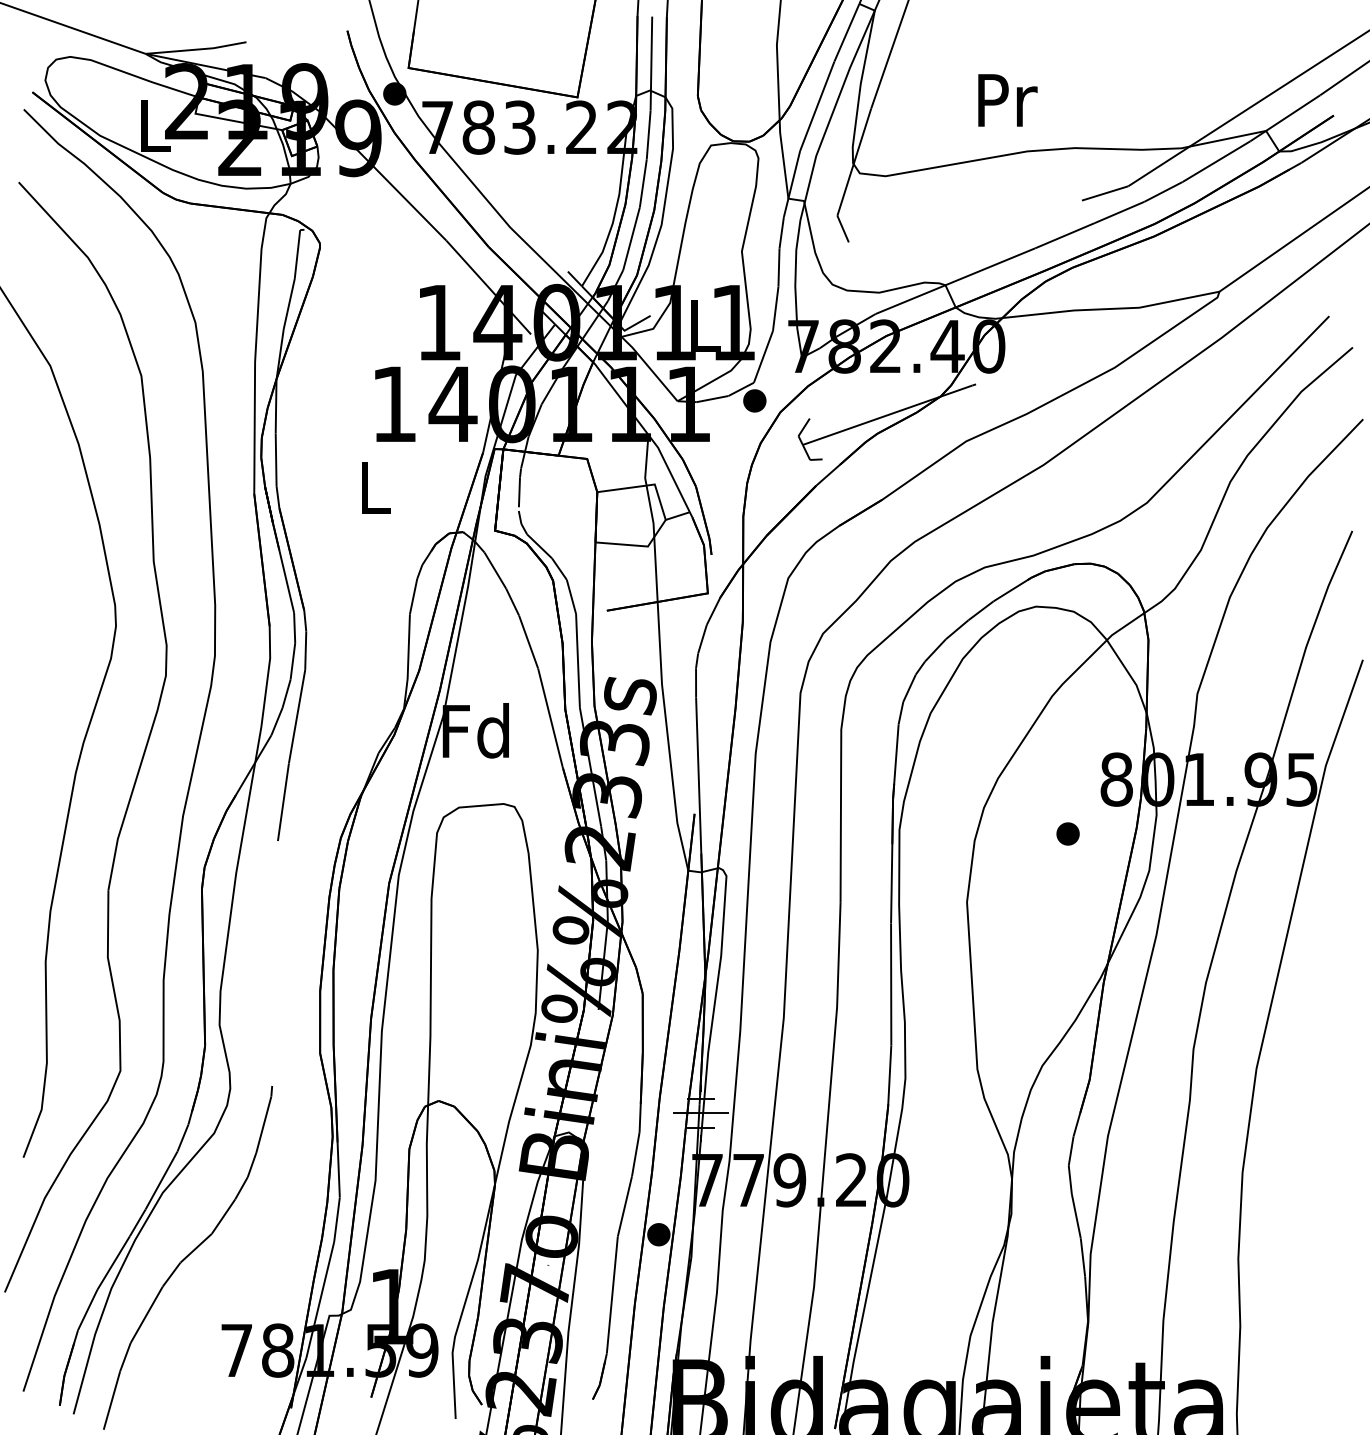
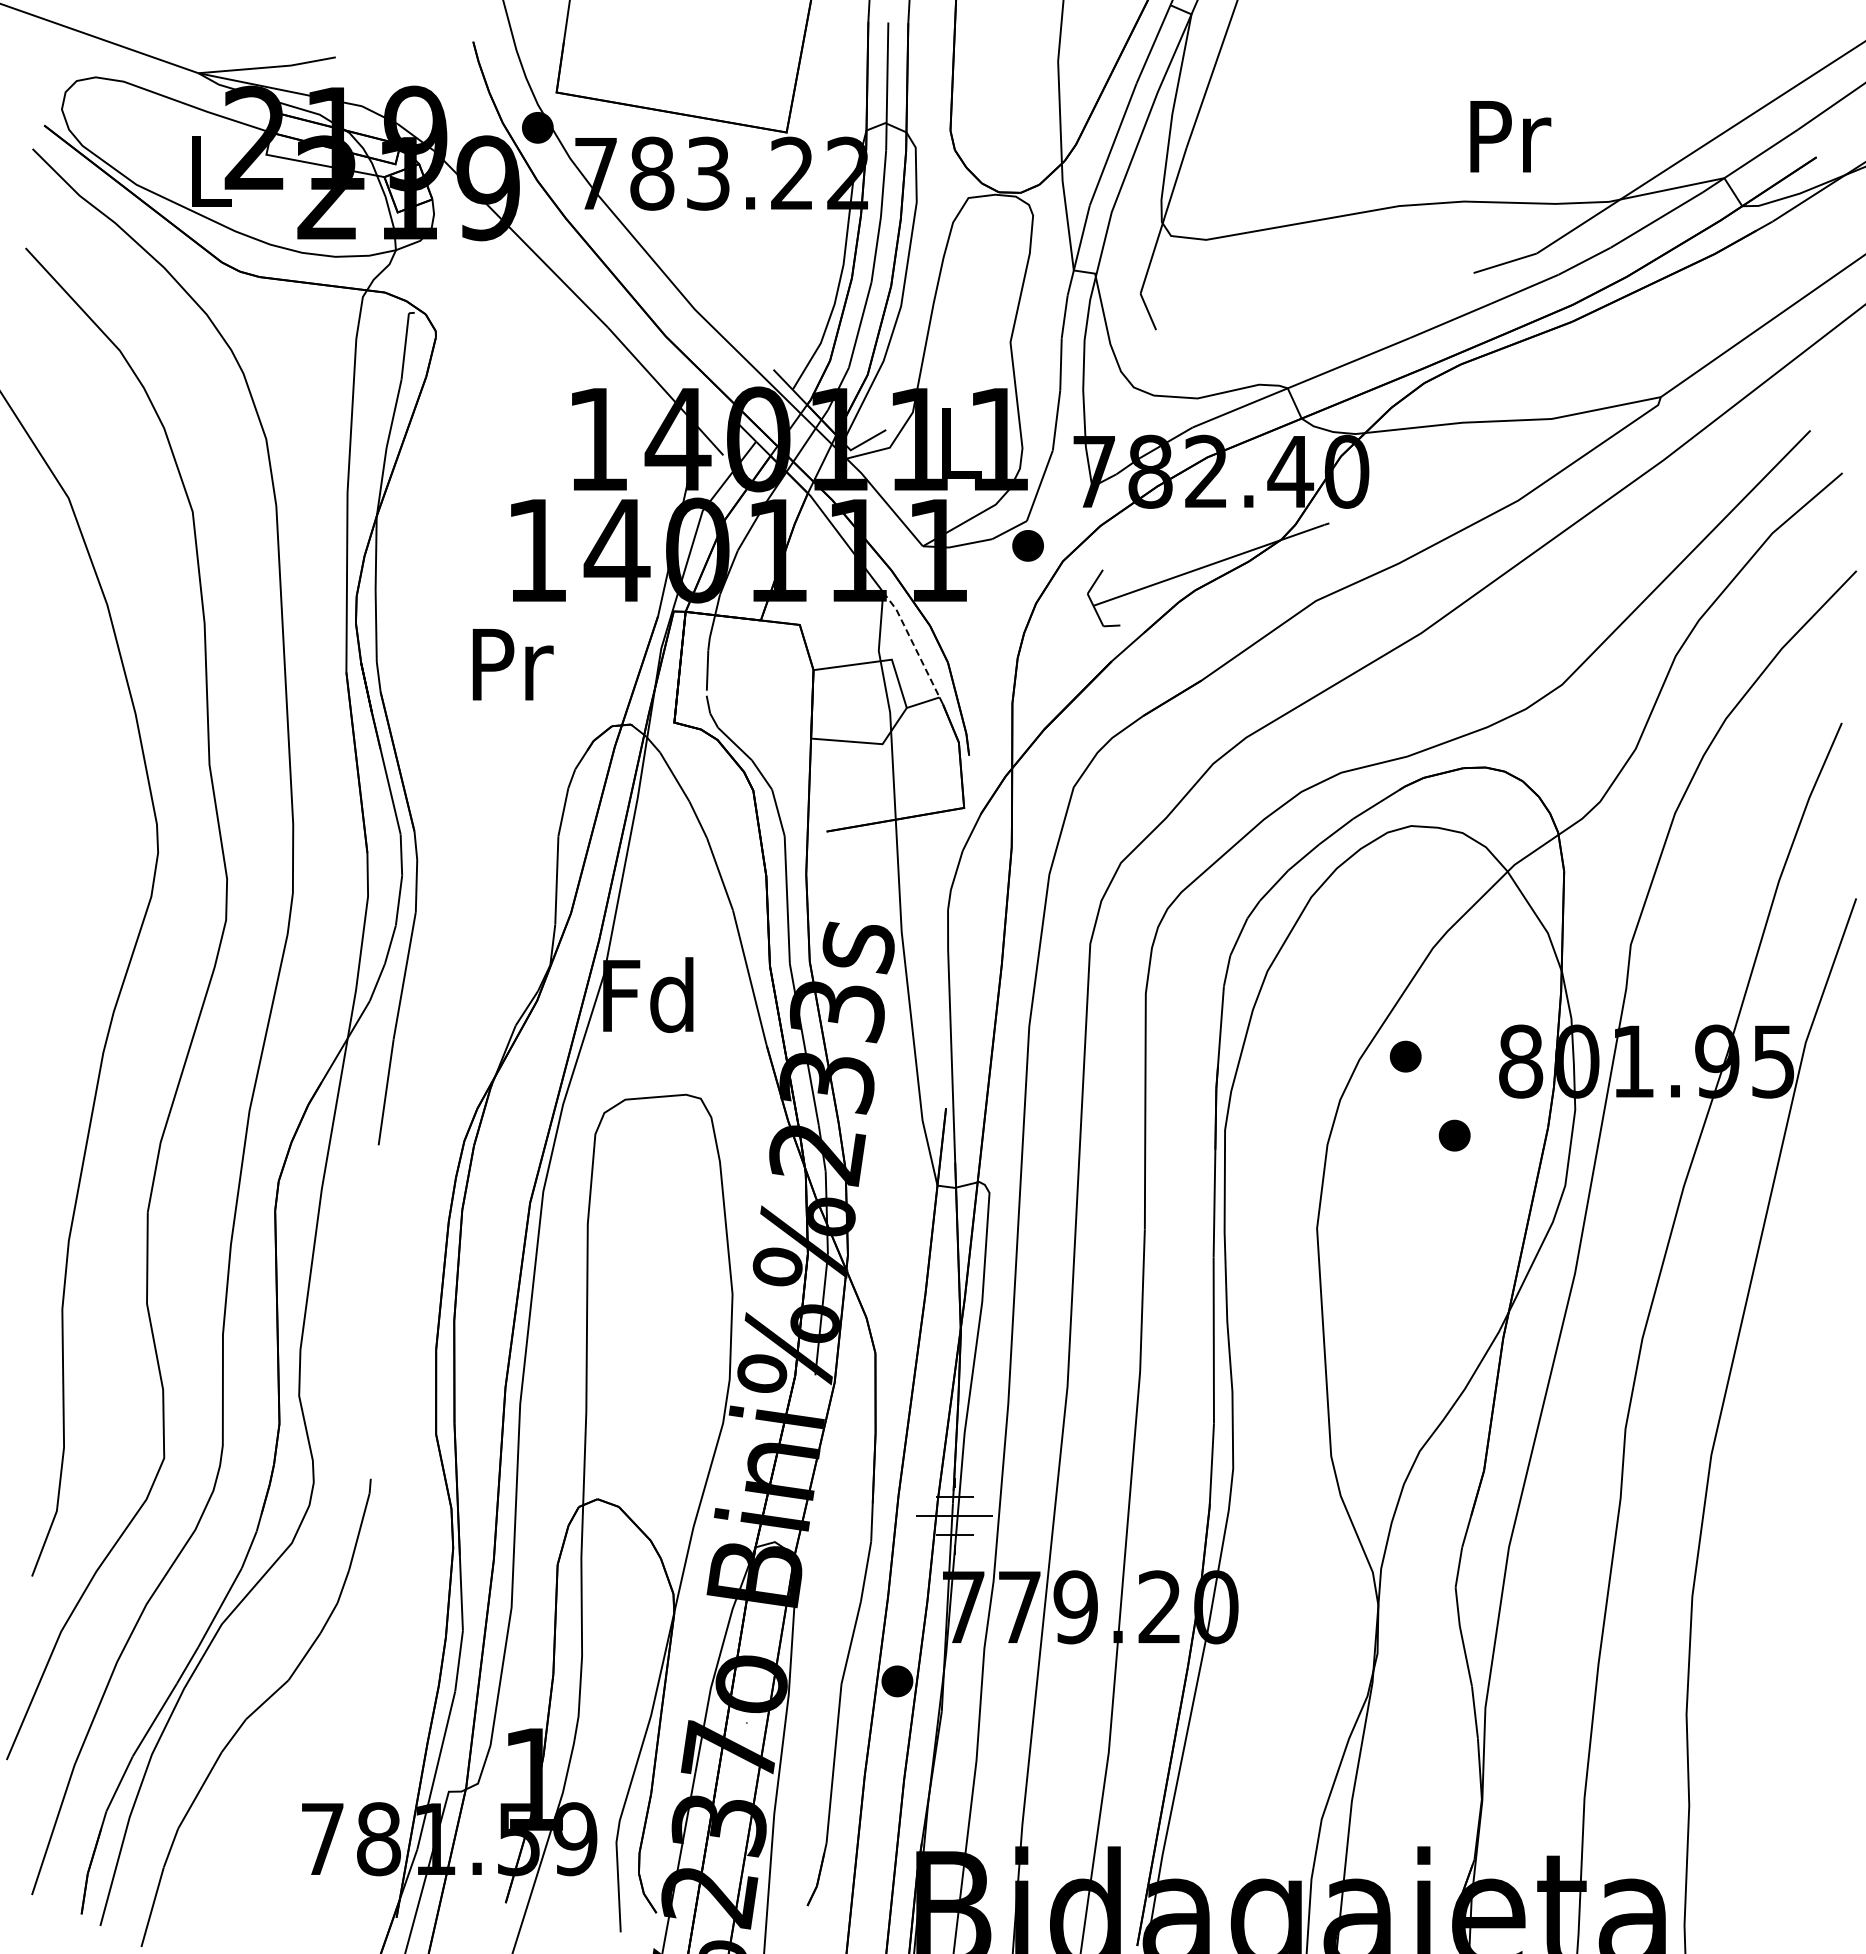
text: (1007, 100) -> (1510, 136), moved
line: (670, 472) -> (913, 643), solid -> dashed
text: (376, 488) -> (512, 664), L -> Pr
part: (1031, 775) -> (1405, 1056), added

